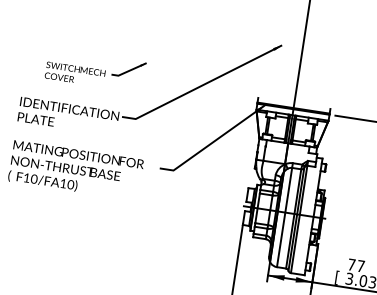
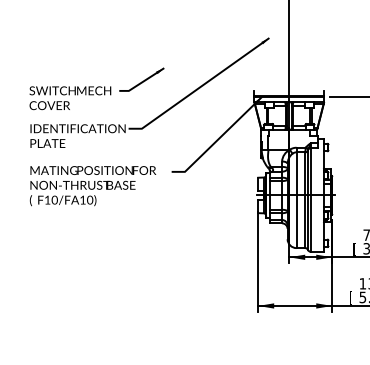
part: (95, 70) -> (96, 88), size x1.43

